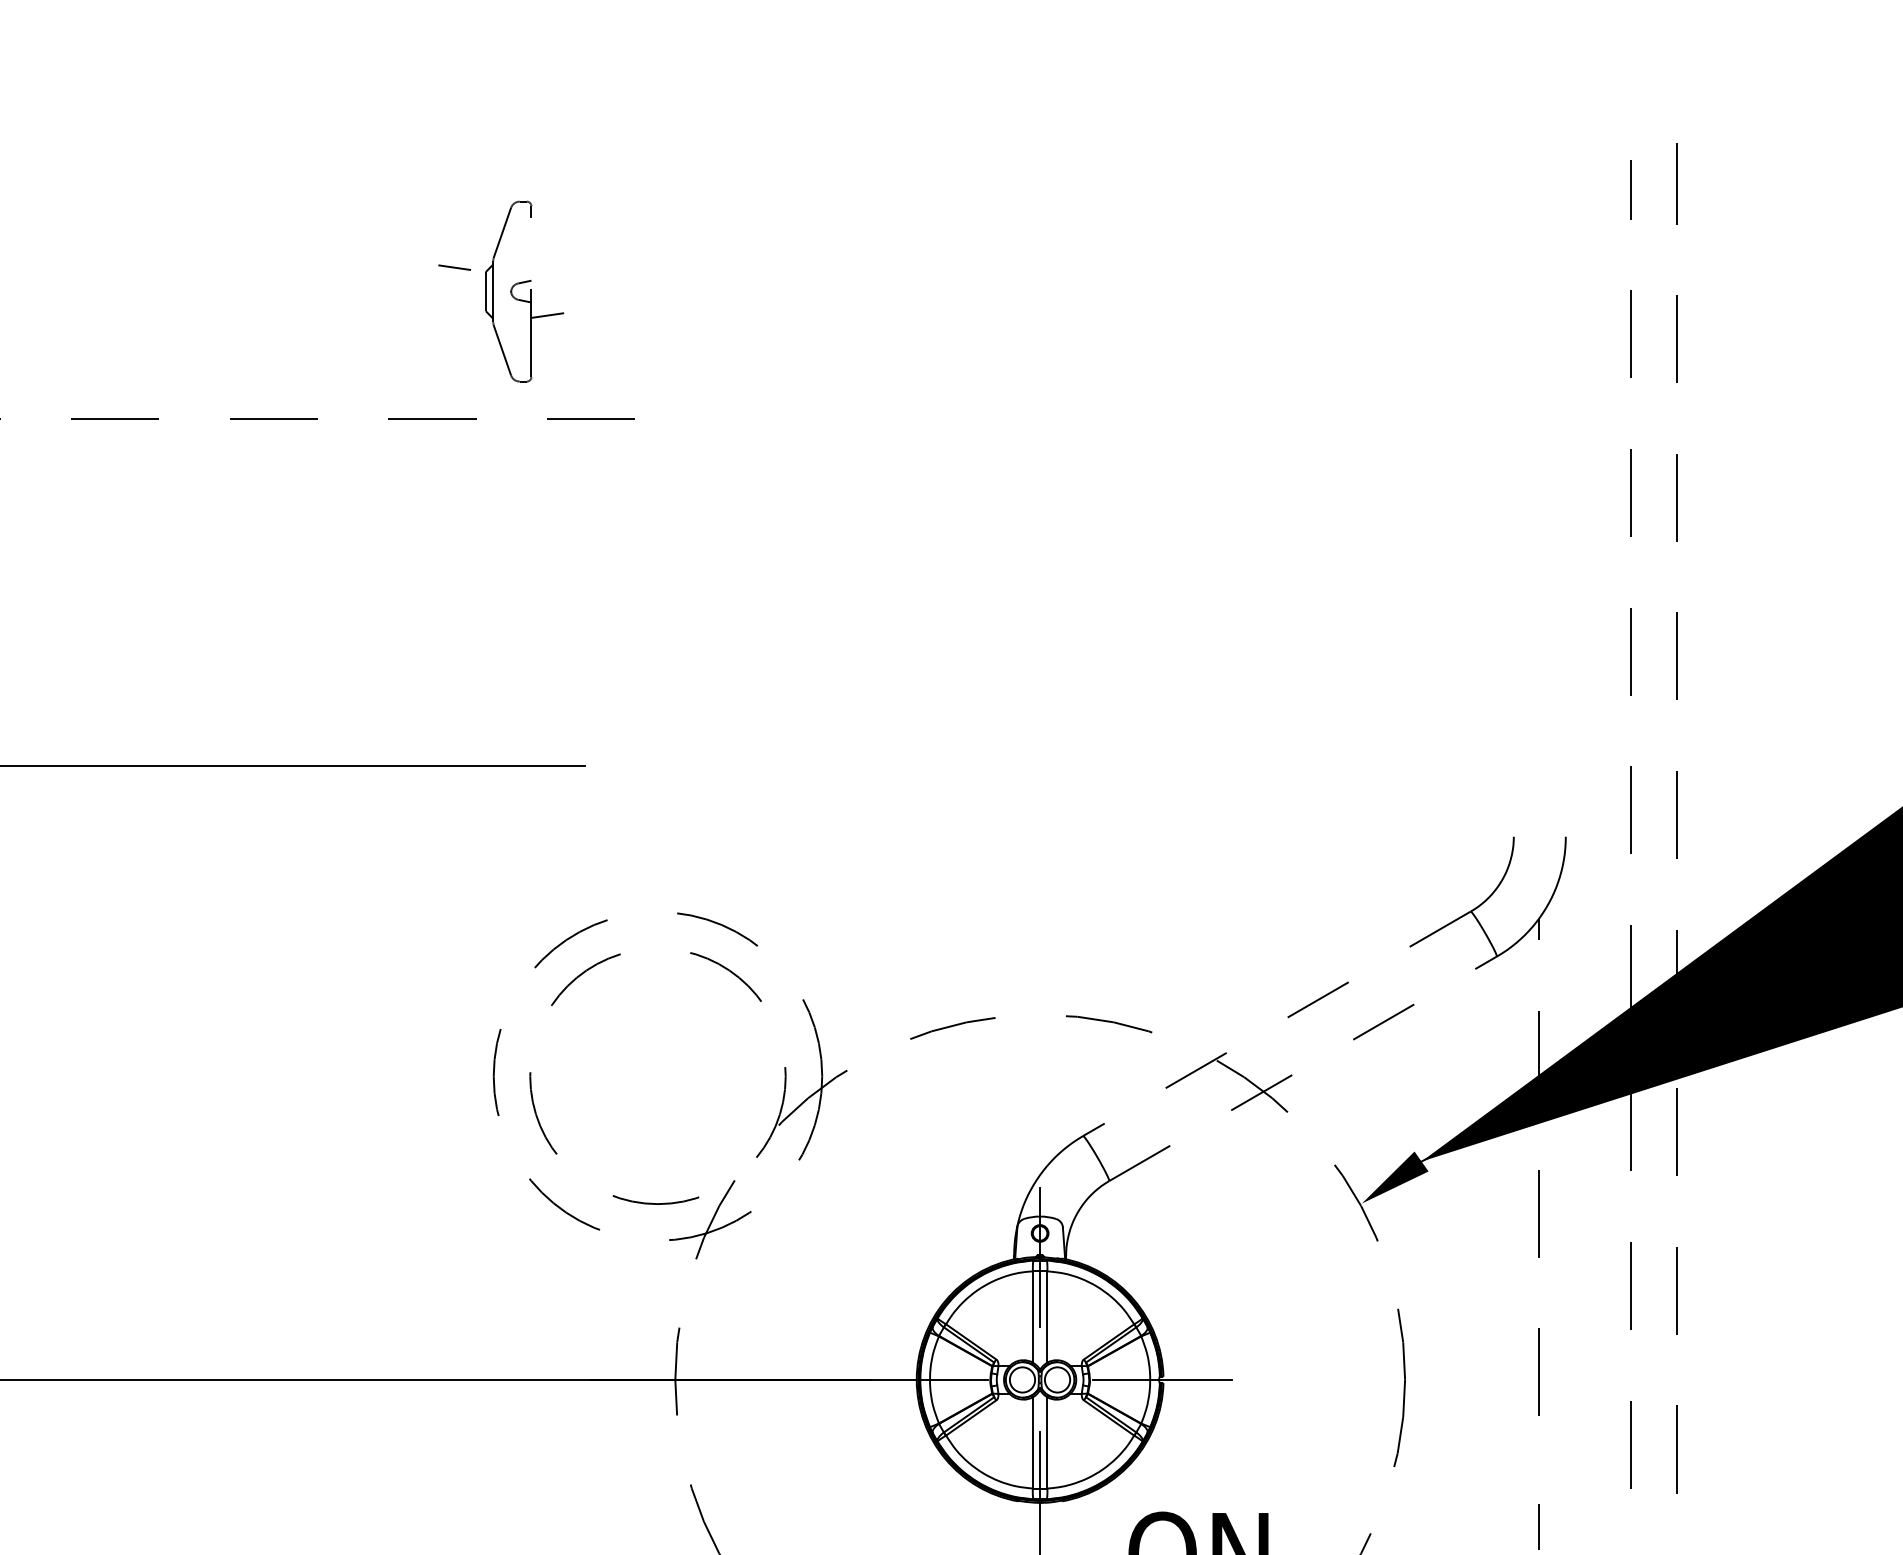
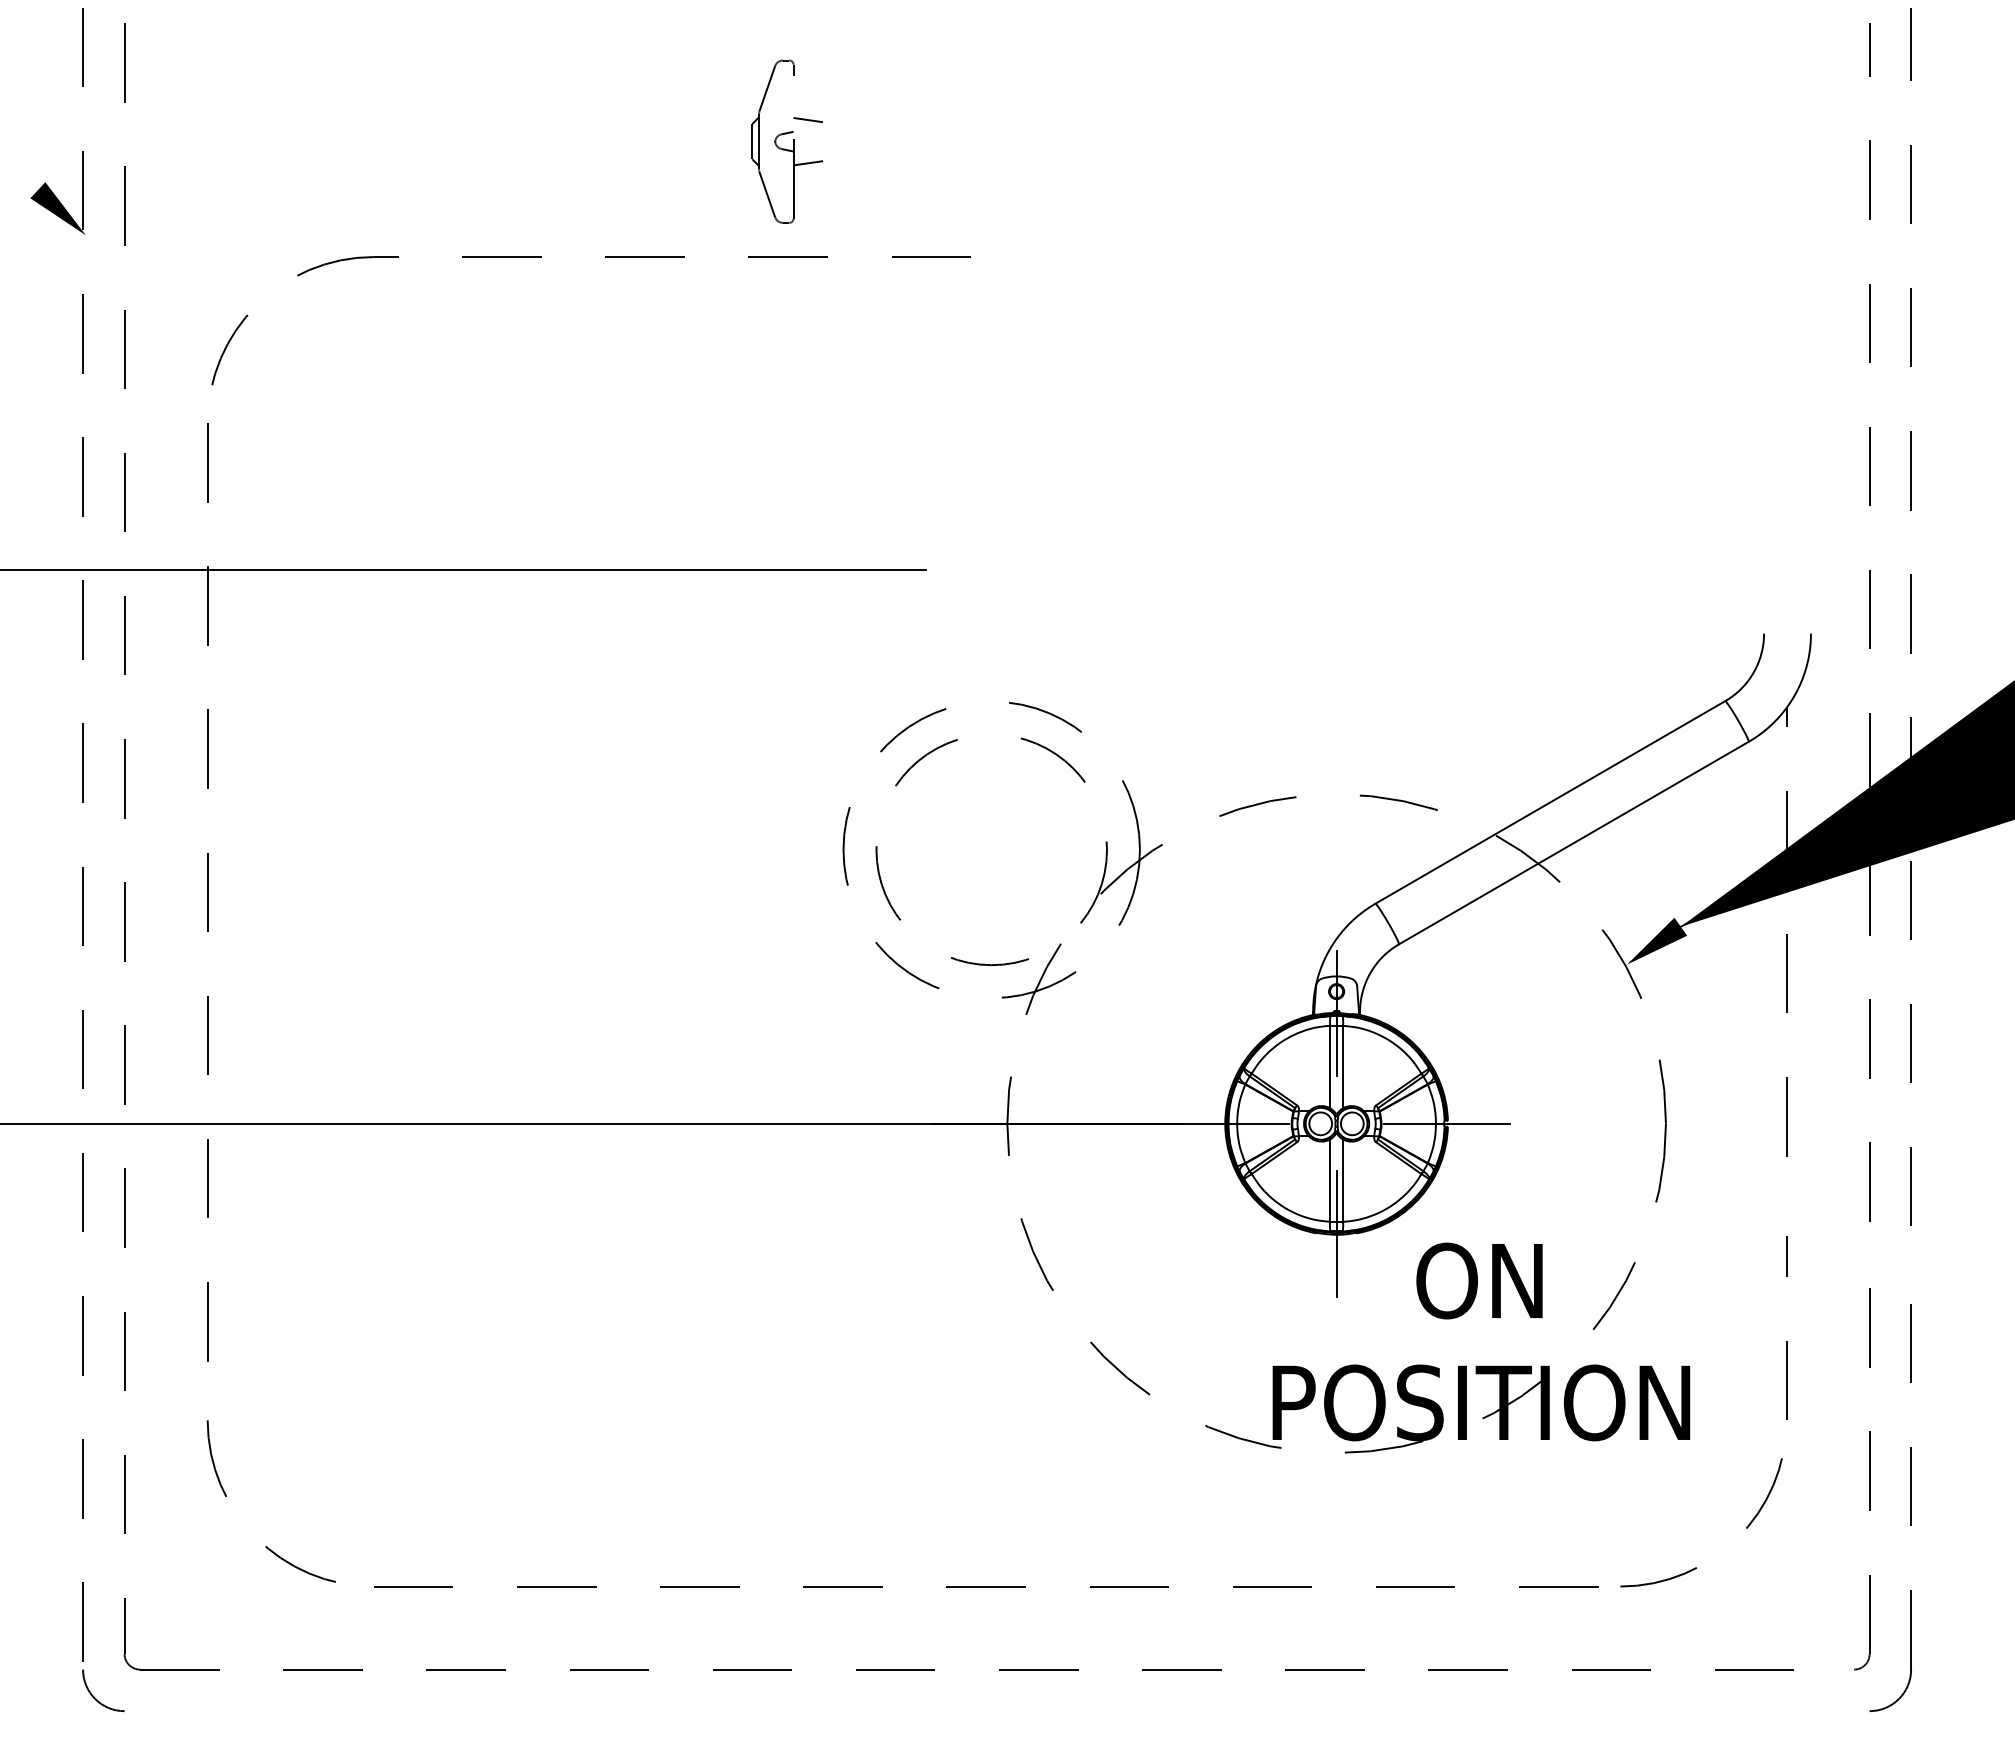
part: (523, 283) -> (786, 134), moved
line: (1276, 1023) -> (1549, 802), dashed -> solid
line: (1303, 1068) -> (1574, 842), dashed -> solid

